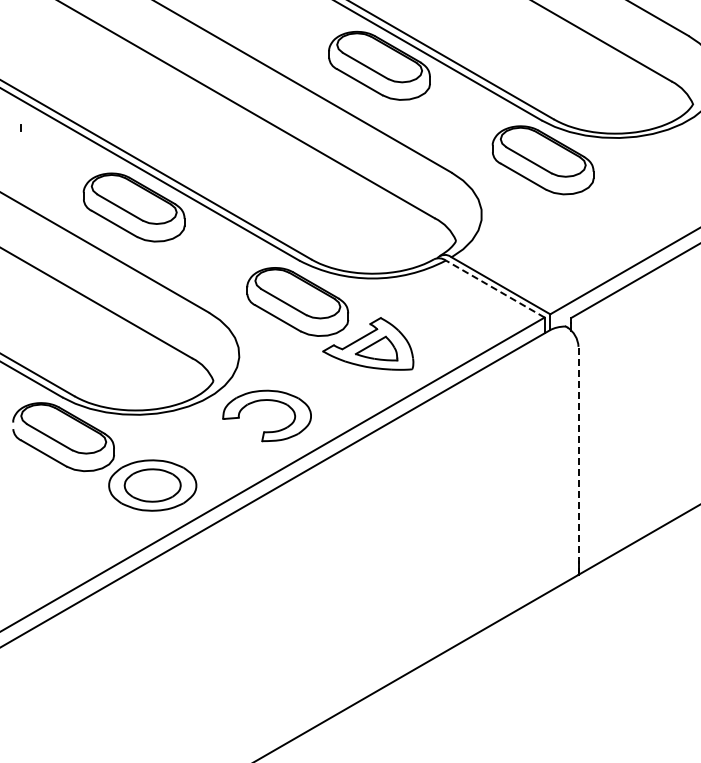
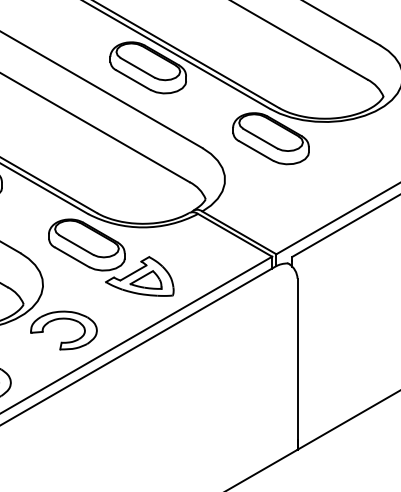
line: (495, 289) -> (235, 235), dashed -> solid
line: (578, 460) -> (297, 363), dashed -> solid

